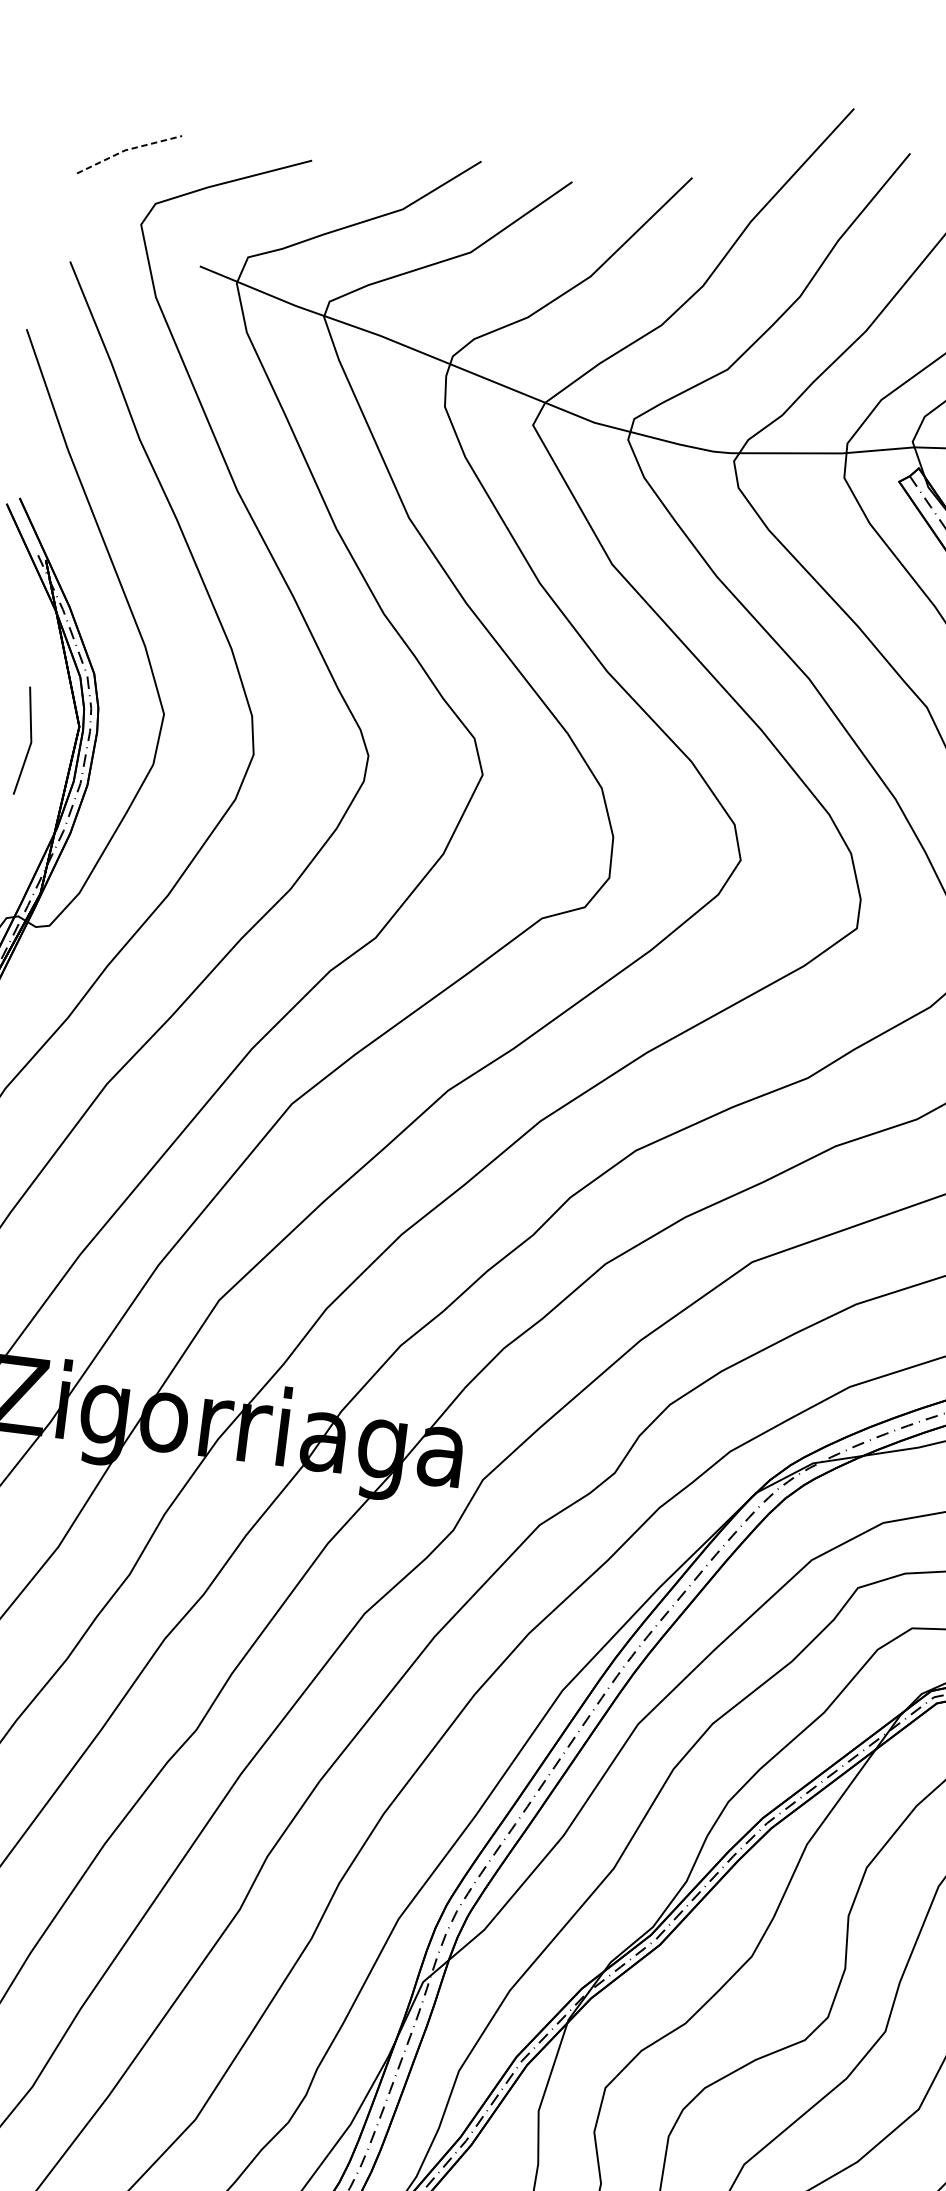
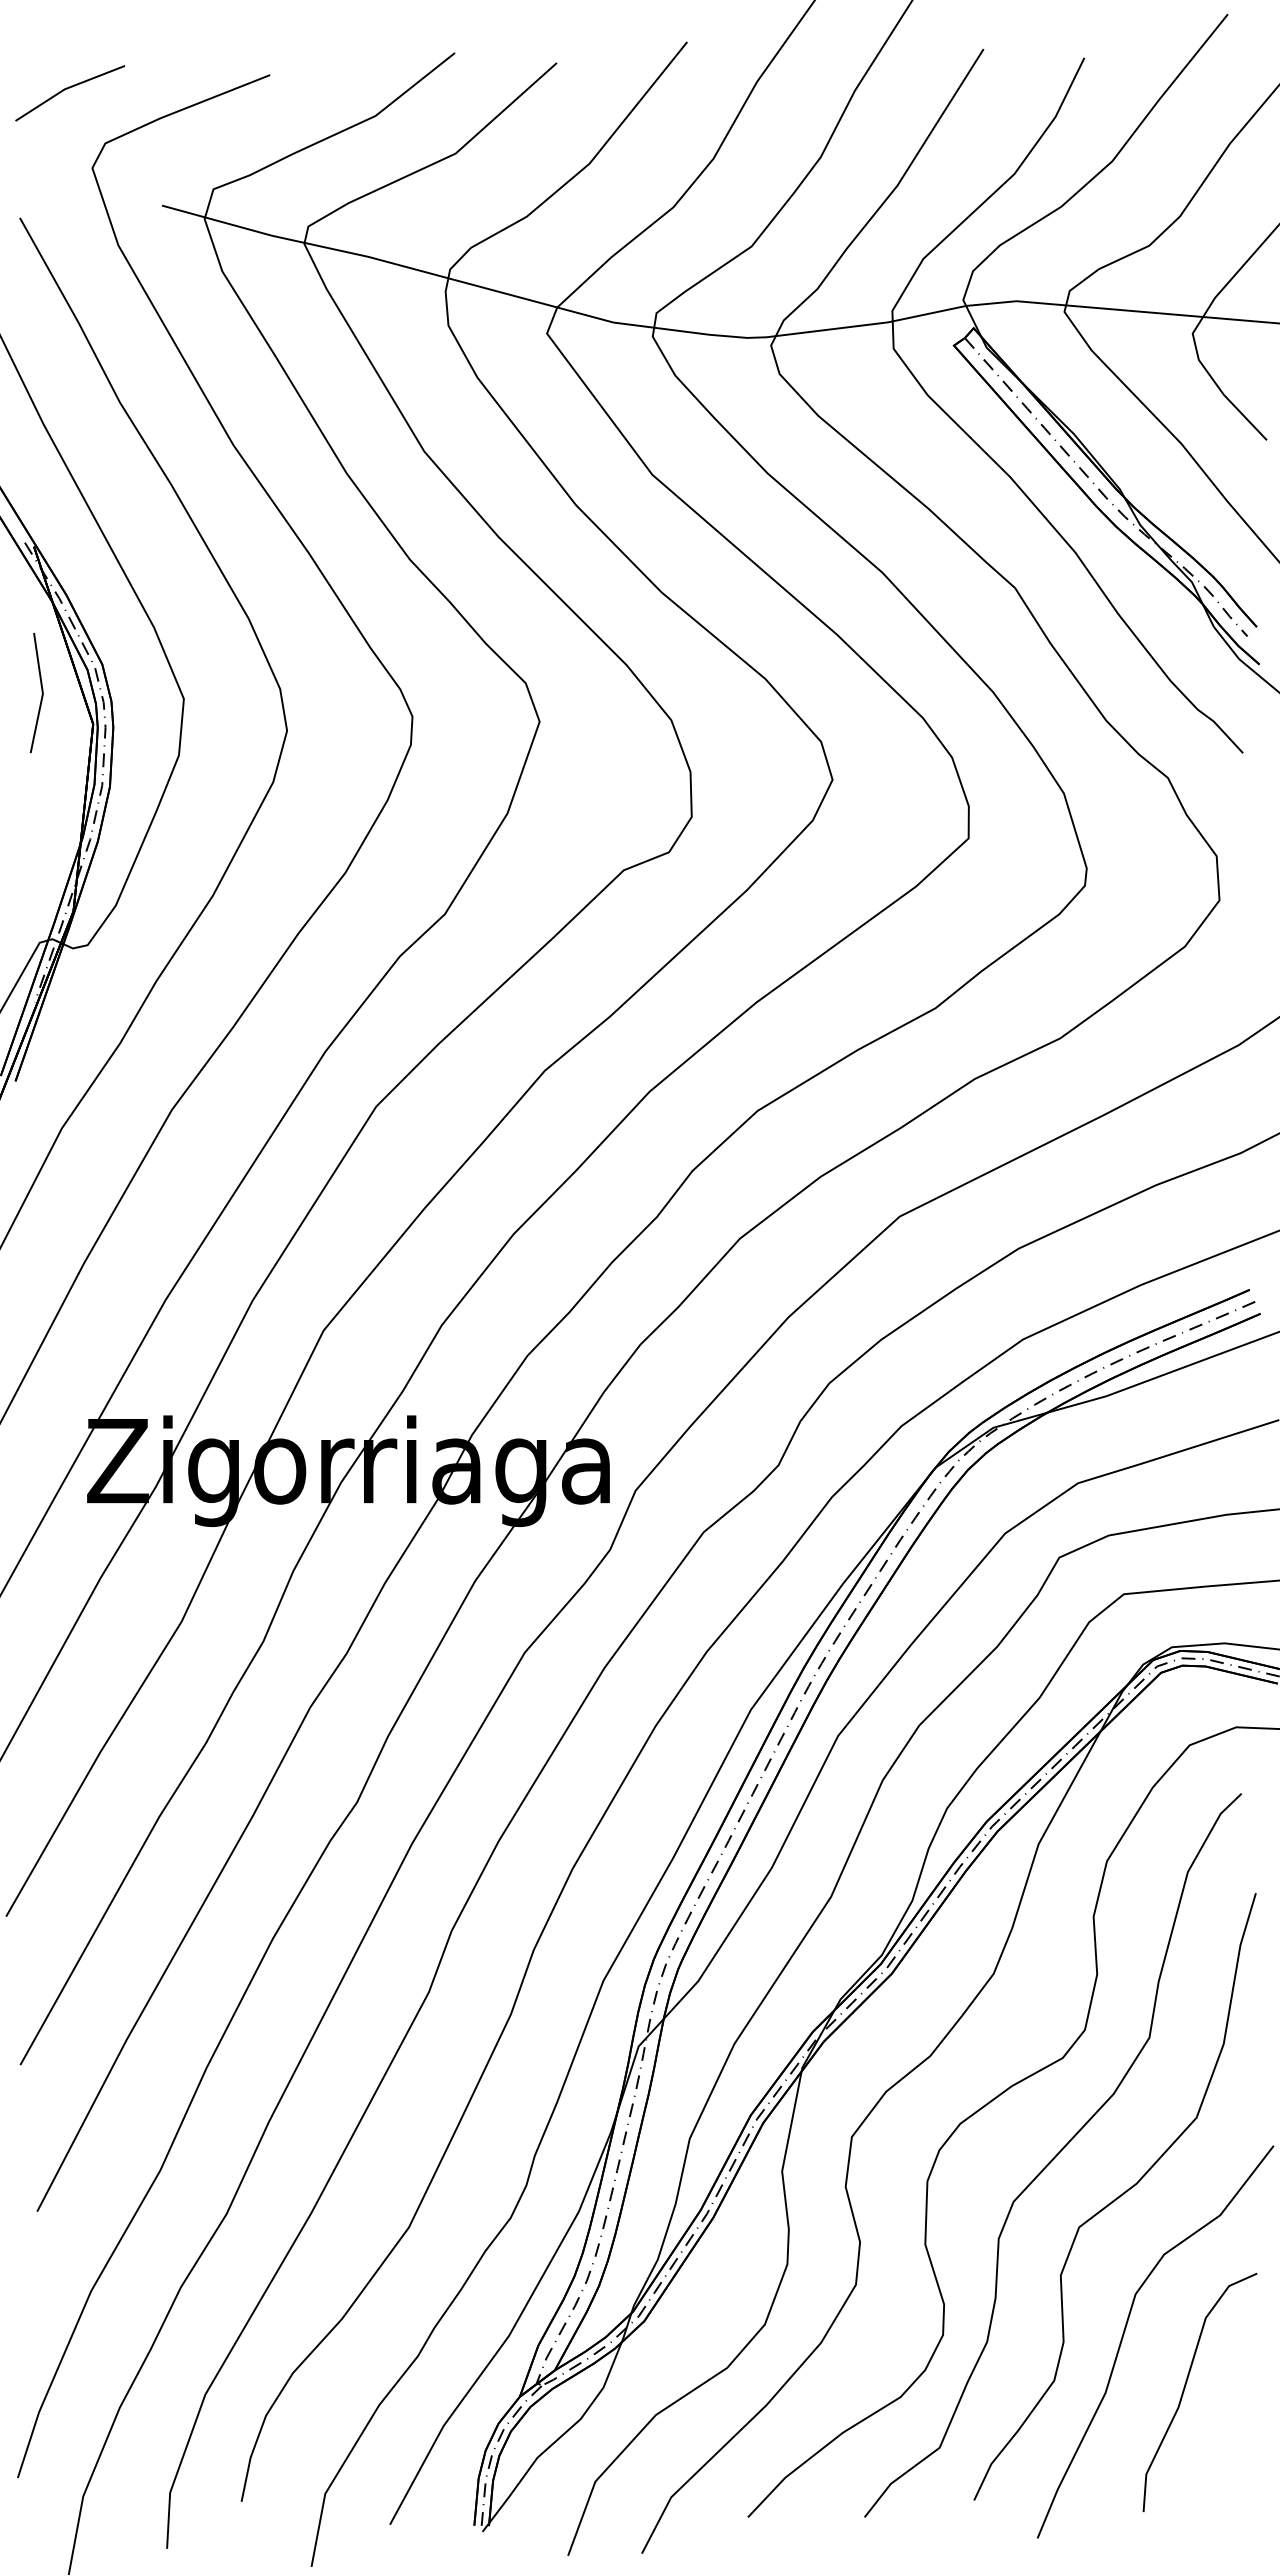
line: (127, 149) -> (67, 88), dashed -> solid
line: (30, 741) -> (41, 692), moved

